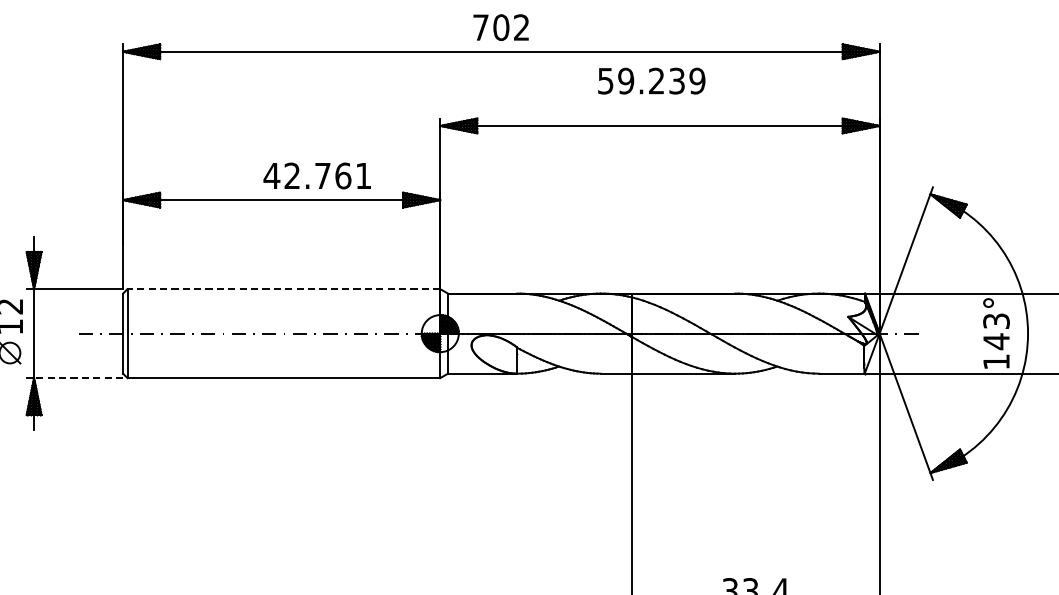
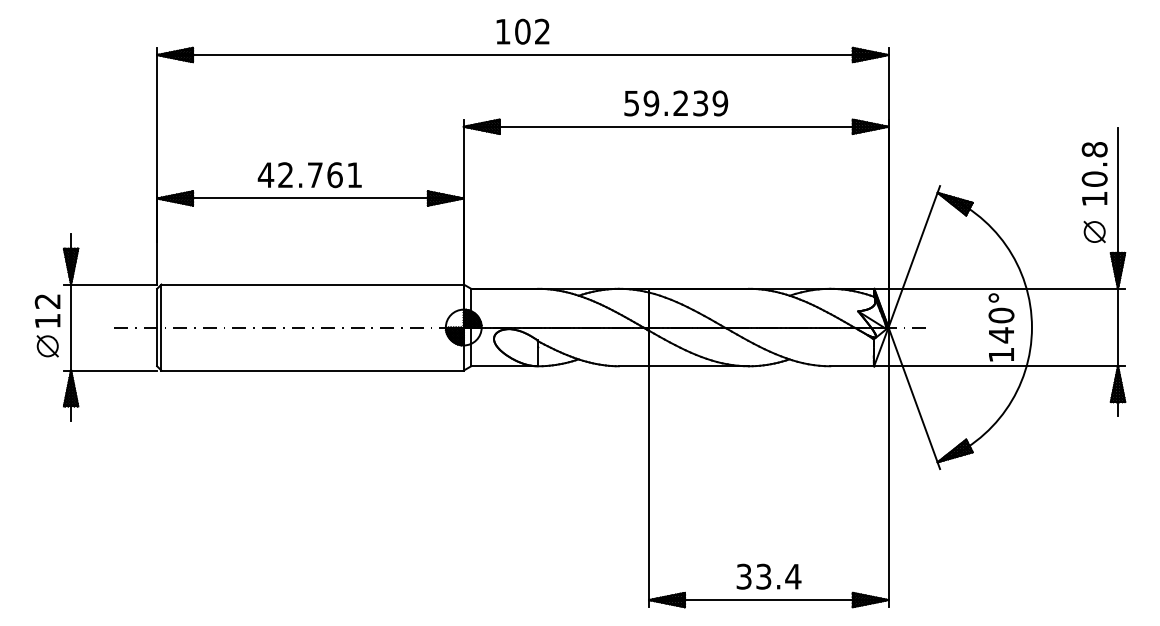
text: (480, 27) -> (502, 31), 702 -> 102
text: (652, 81) -> (676, 103), moved
text: (316, 176) -> (309, 175), moved
line: (283, 289) -> (312, 284), dashed -> solid
text: (996, 321) -> (1001, 315), 143° -> 140°
line: (77, 378) -> (113, 370), dashed -> solid

